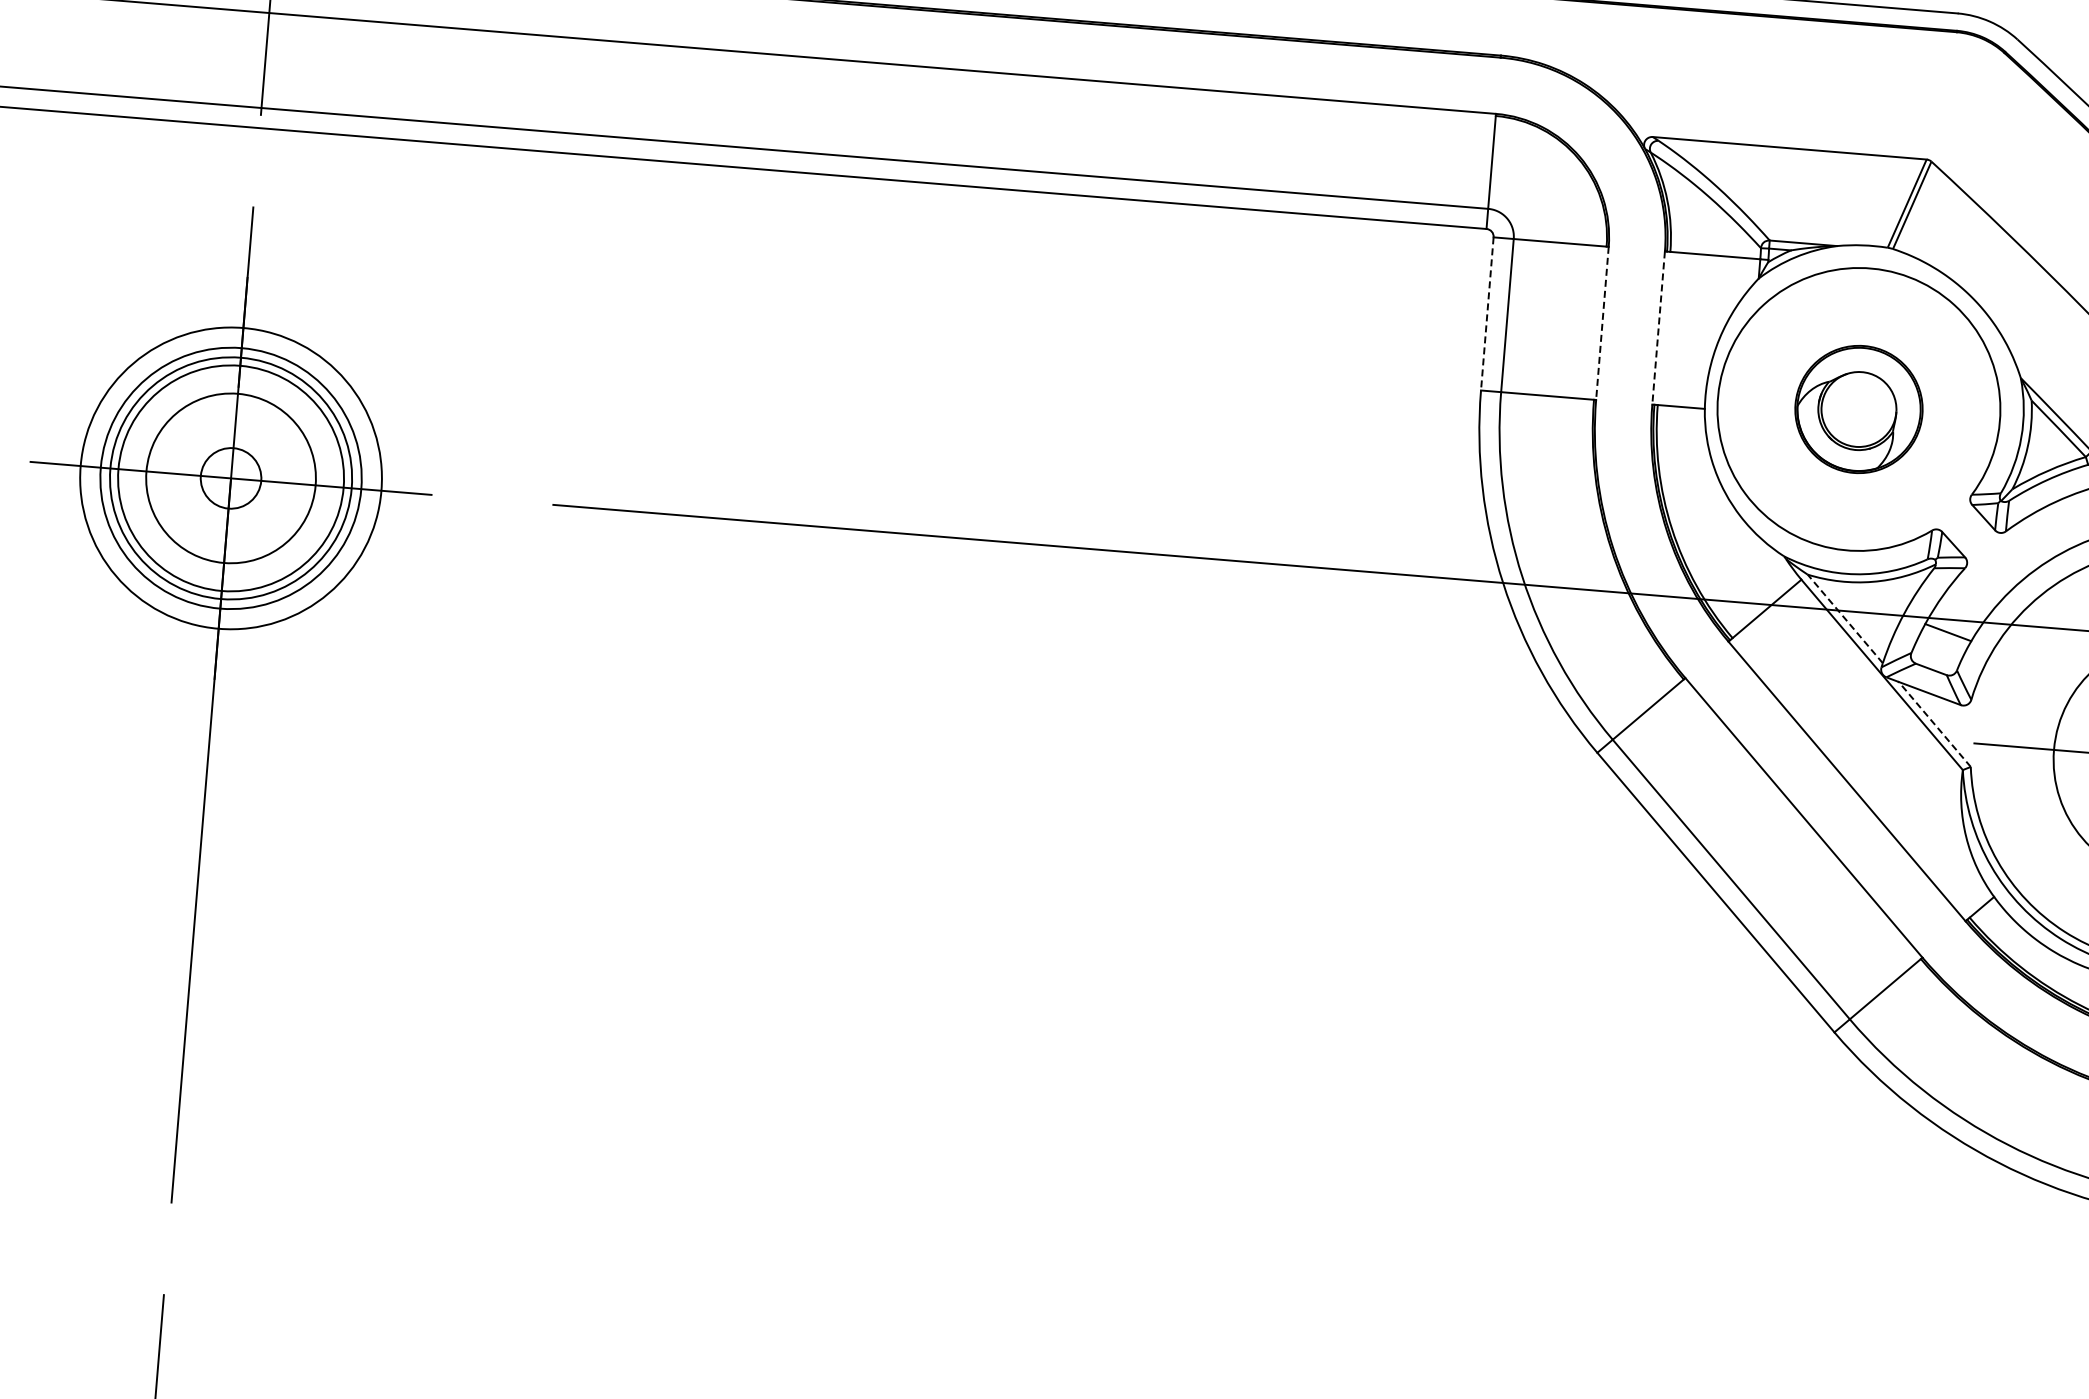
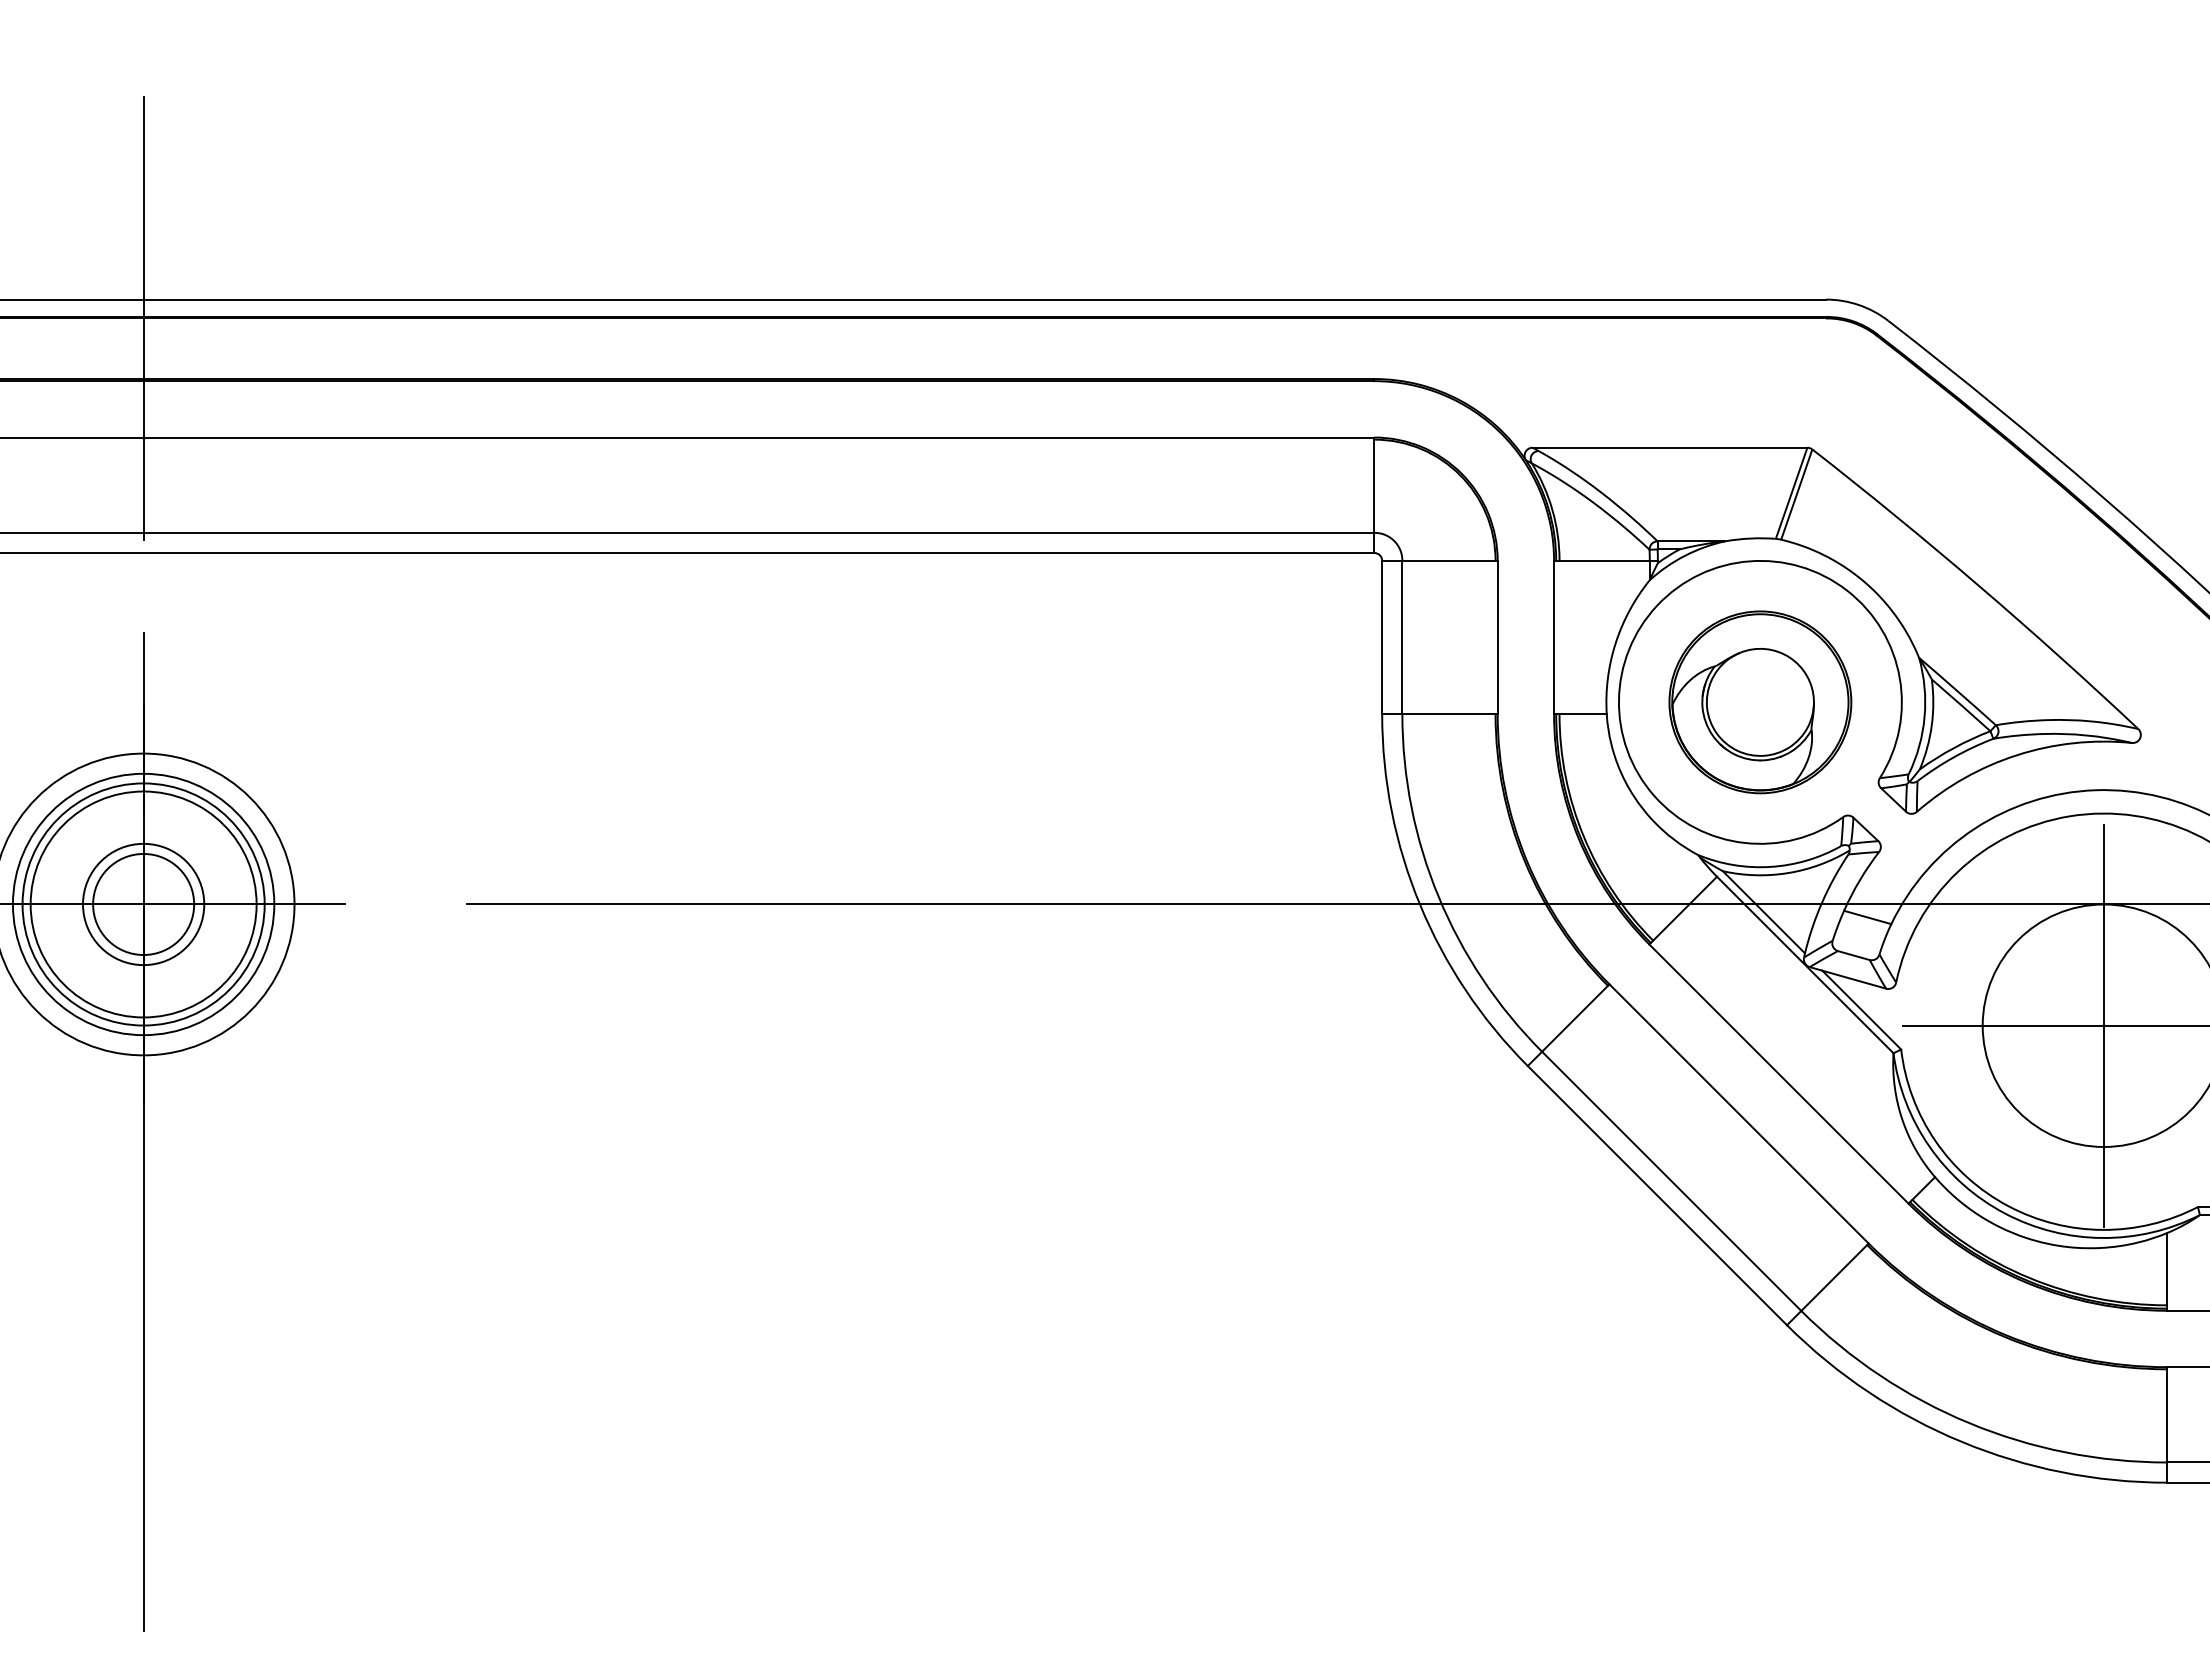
line: (1487, 313) -> (1382, 637), dashed -> solid
line: (1602, 323) -> (1497, 637), dashed -> solid
line: (1659, 327) -> (1554, 637), dashed -> solid
part: (1859, 409) -> (1760, 702), size x1.43
circle: (230, 478) -> (143, 904), size x0.71
circle: (230, 478) -> (143, 904), size x1.67
line: (1844, 618) -> (1763, 911), dashed -> solid
line: (1934, 724) -> (1861, 1010), dashed -> solid

